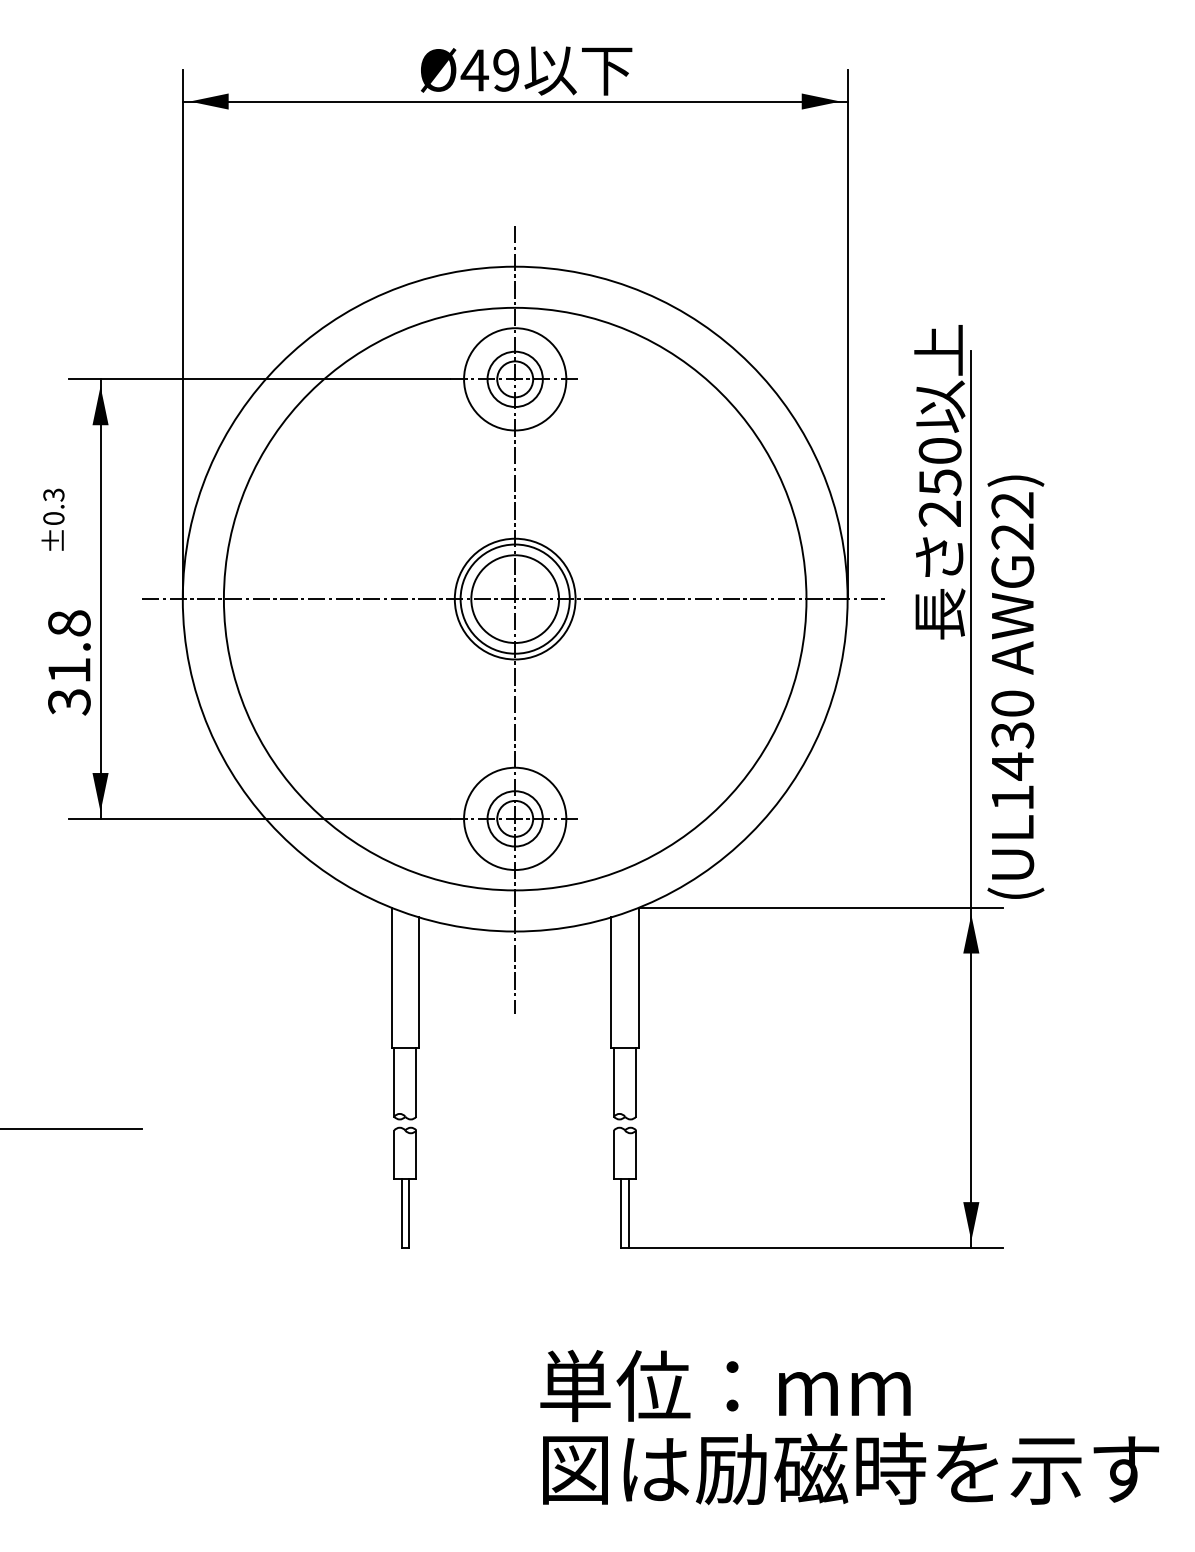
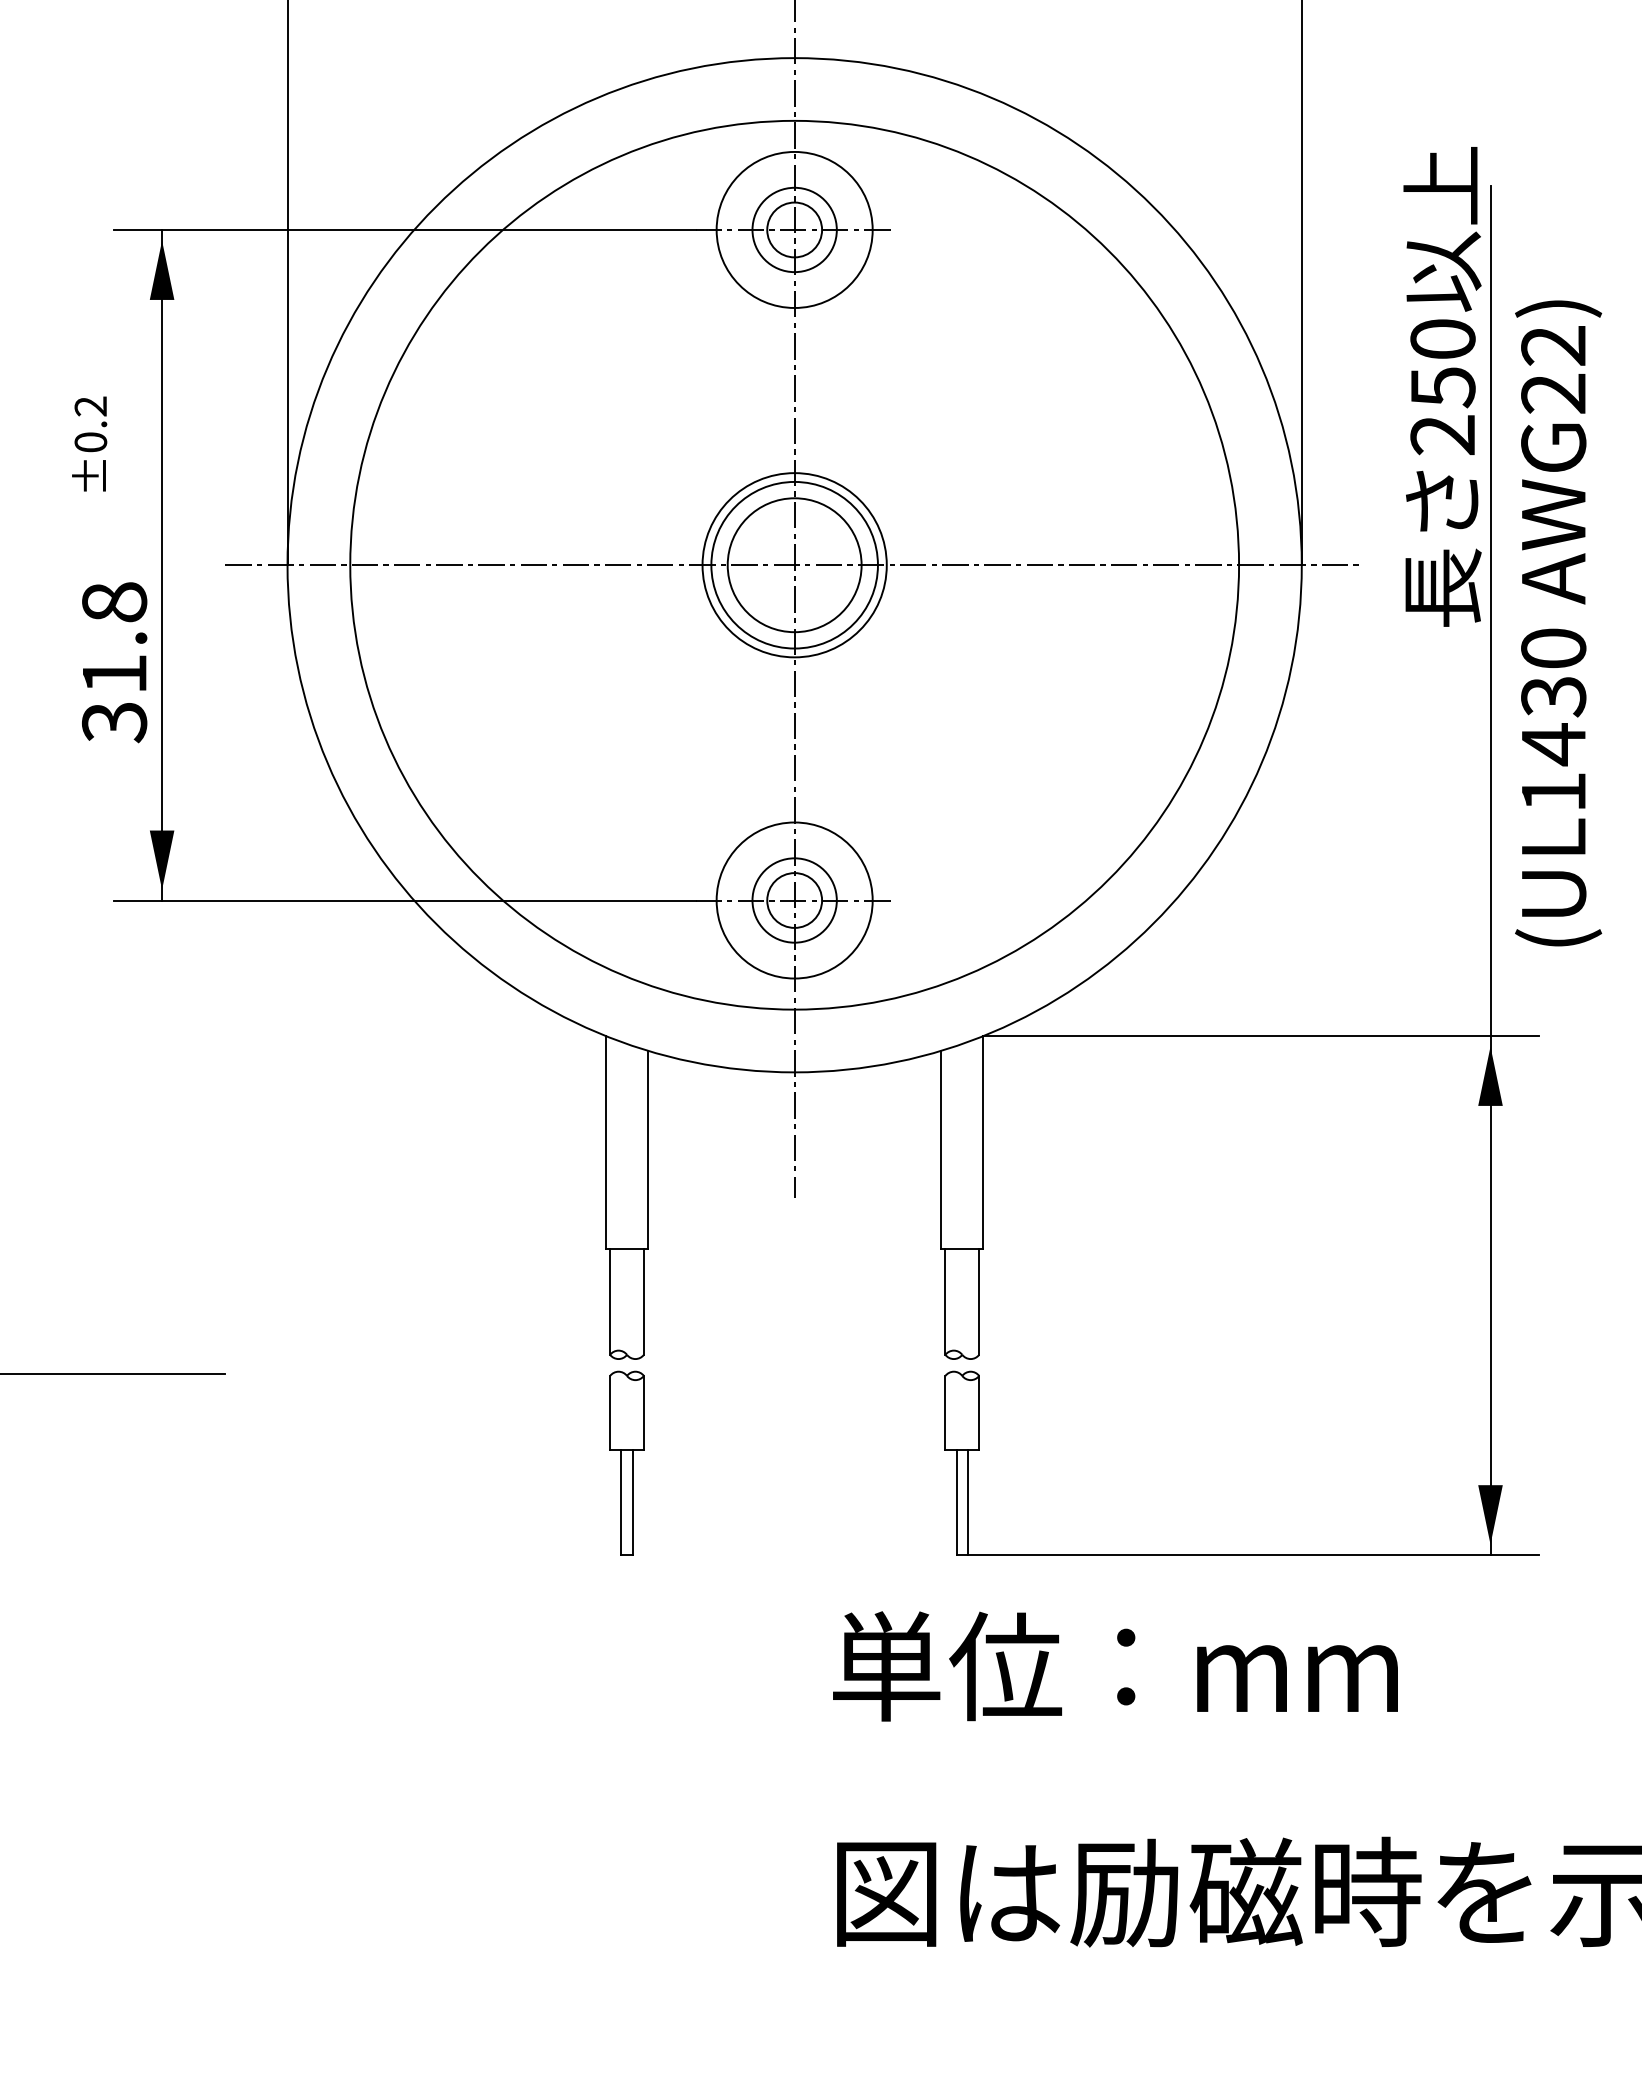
text: (53, 494) -> (90, 405), ±0.3 -> ±0.2
text: (1015, 686) -> (1557, 622), moved
text: (725, 1385) -> (1115, 1665), moved

